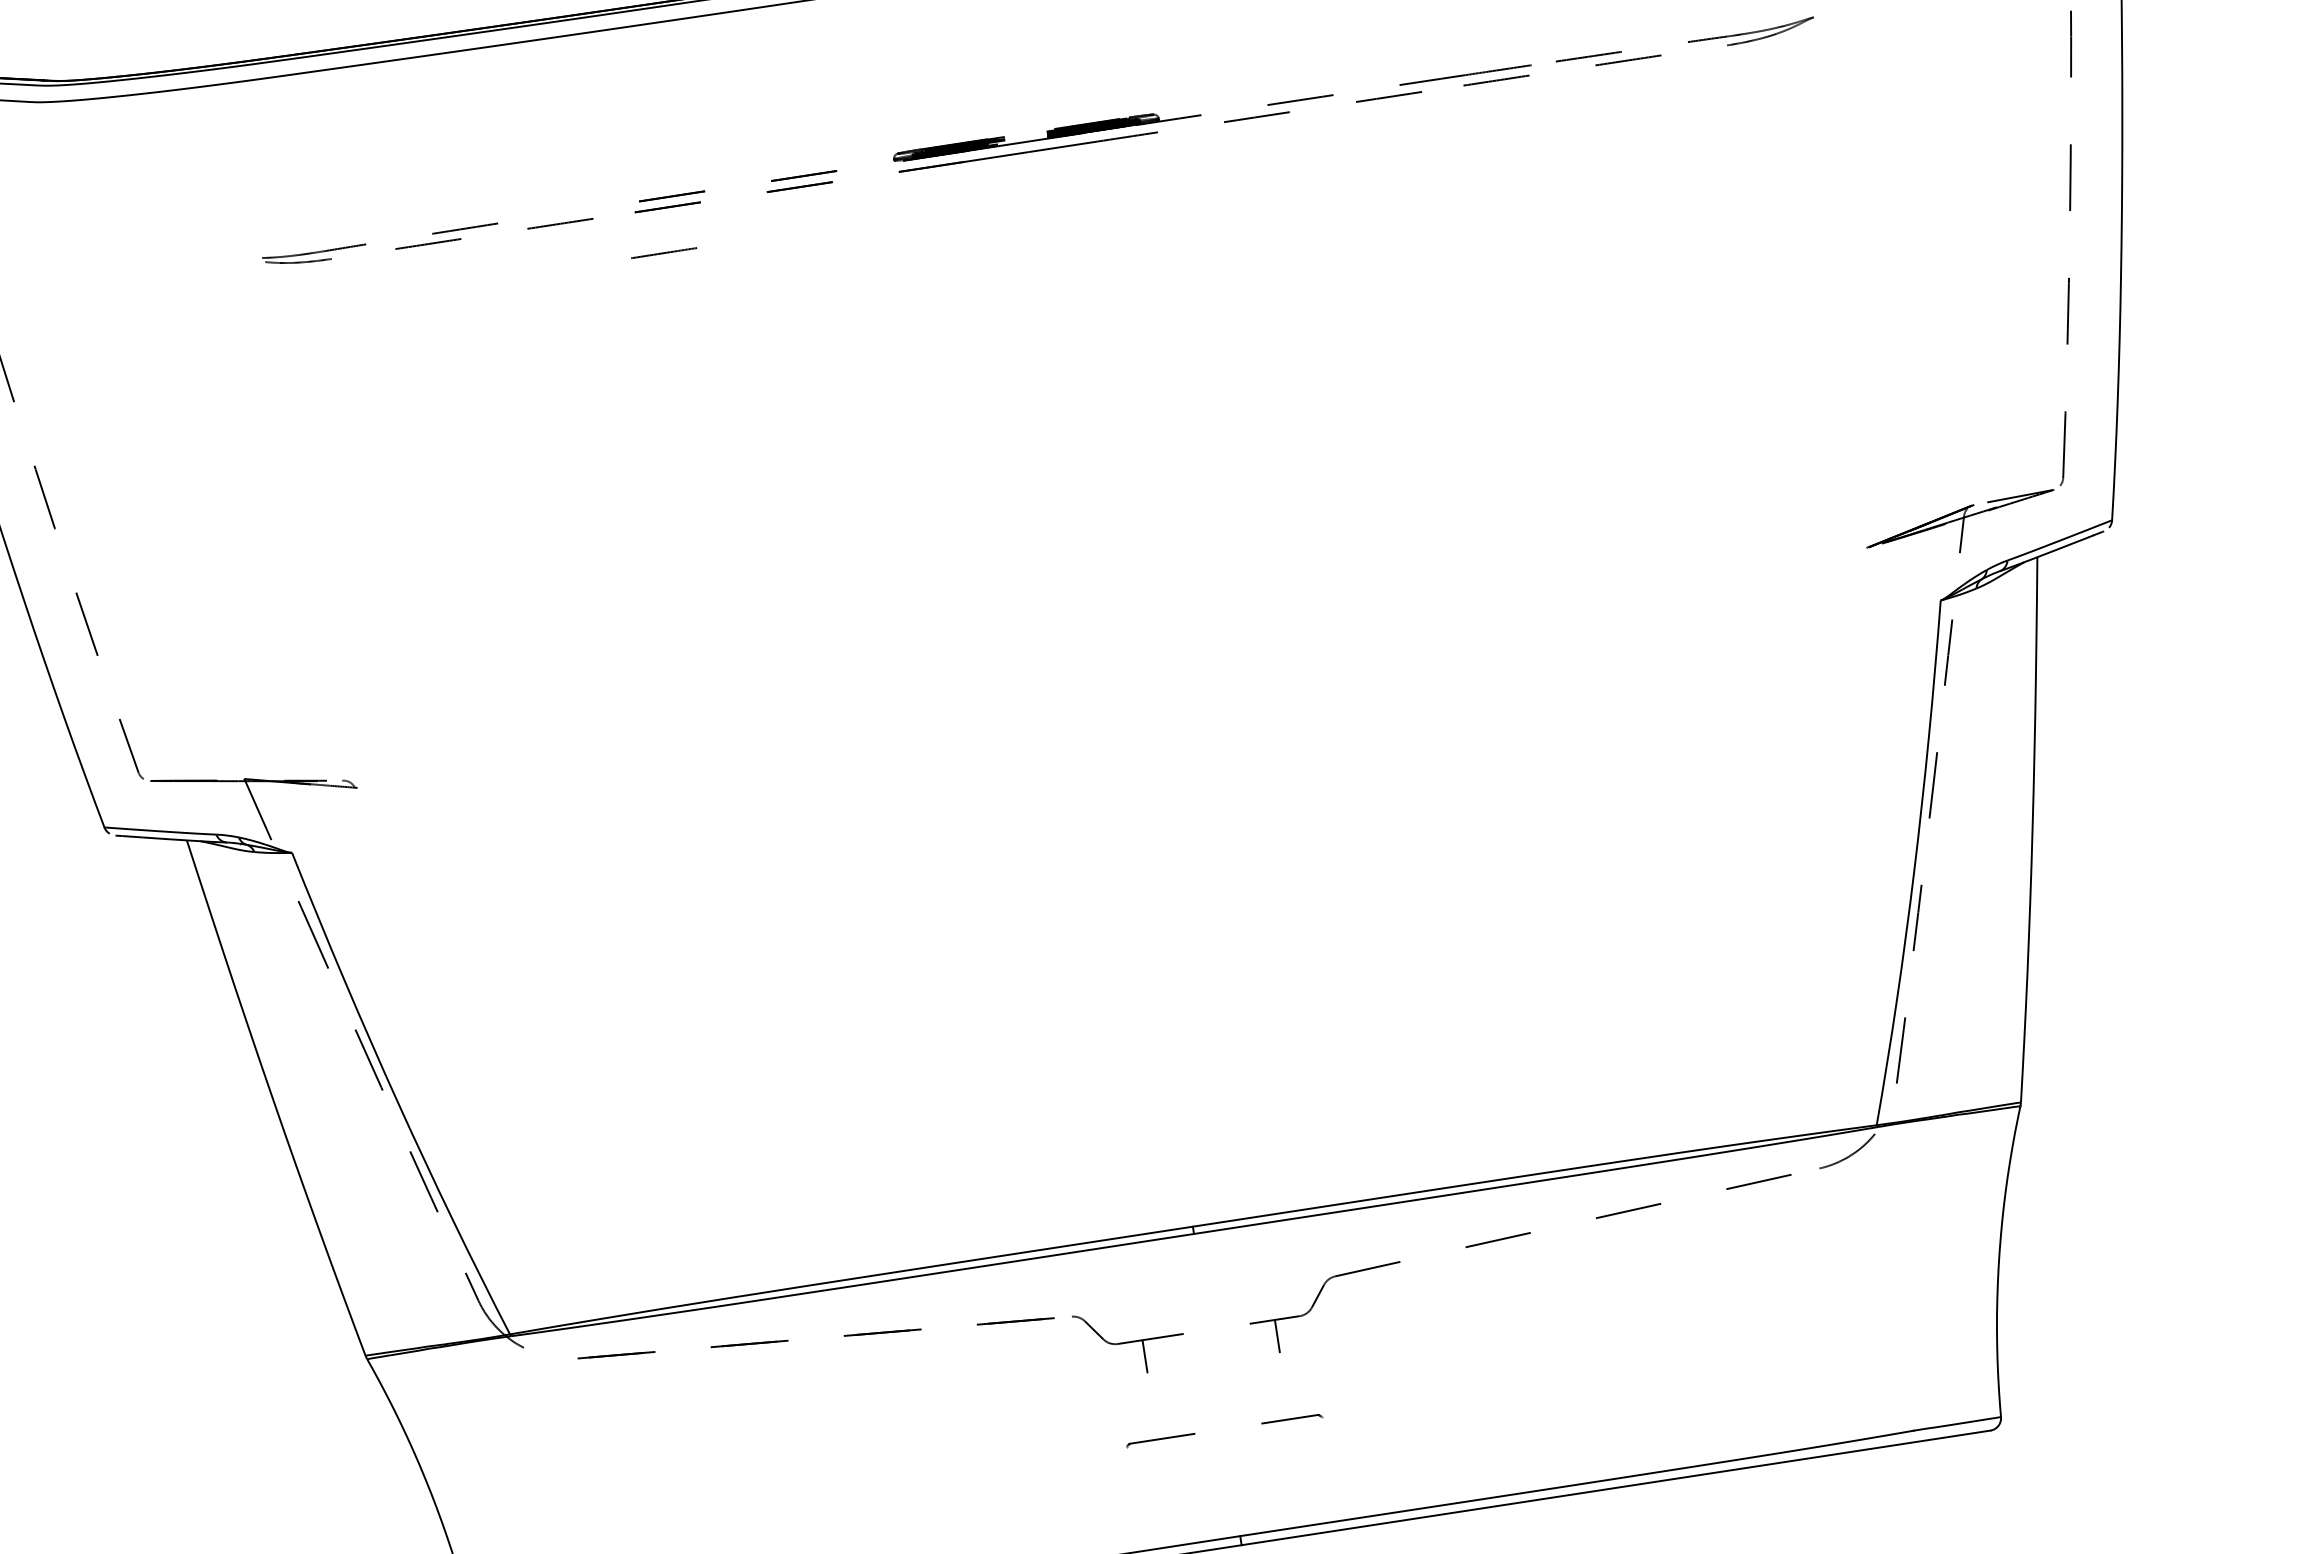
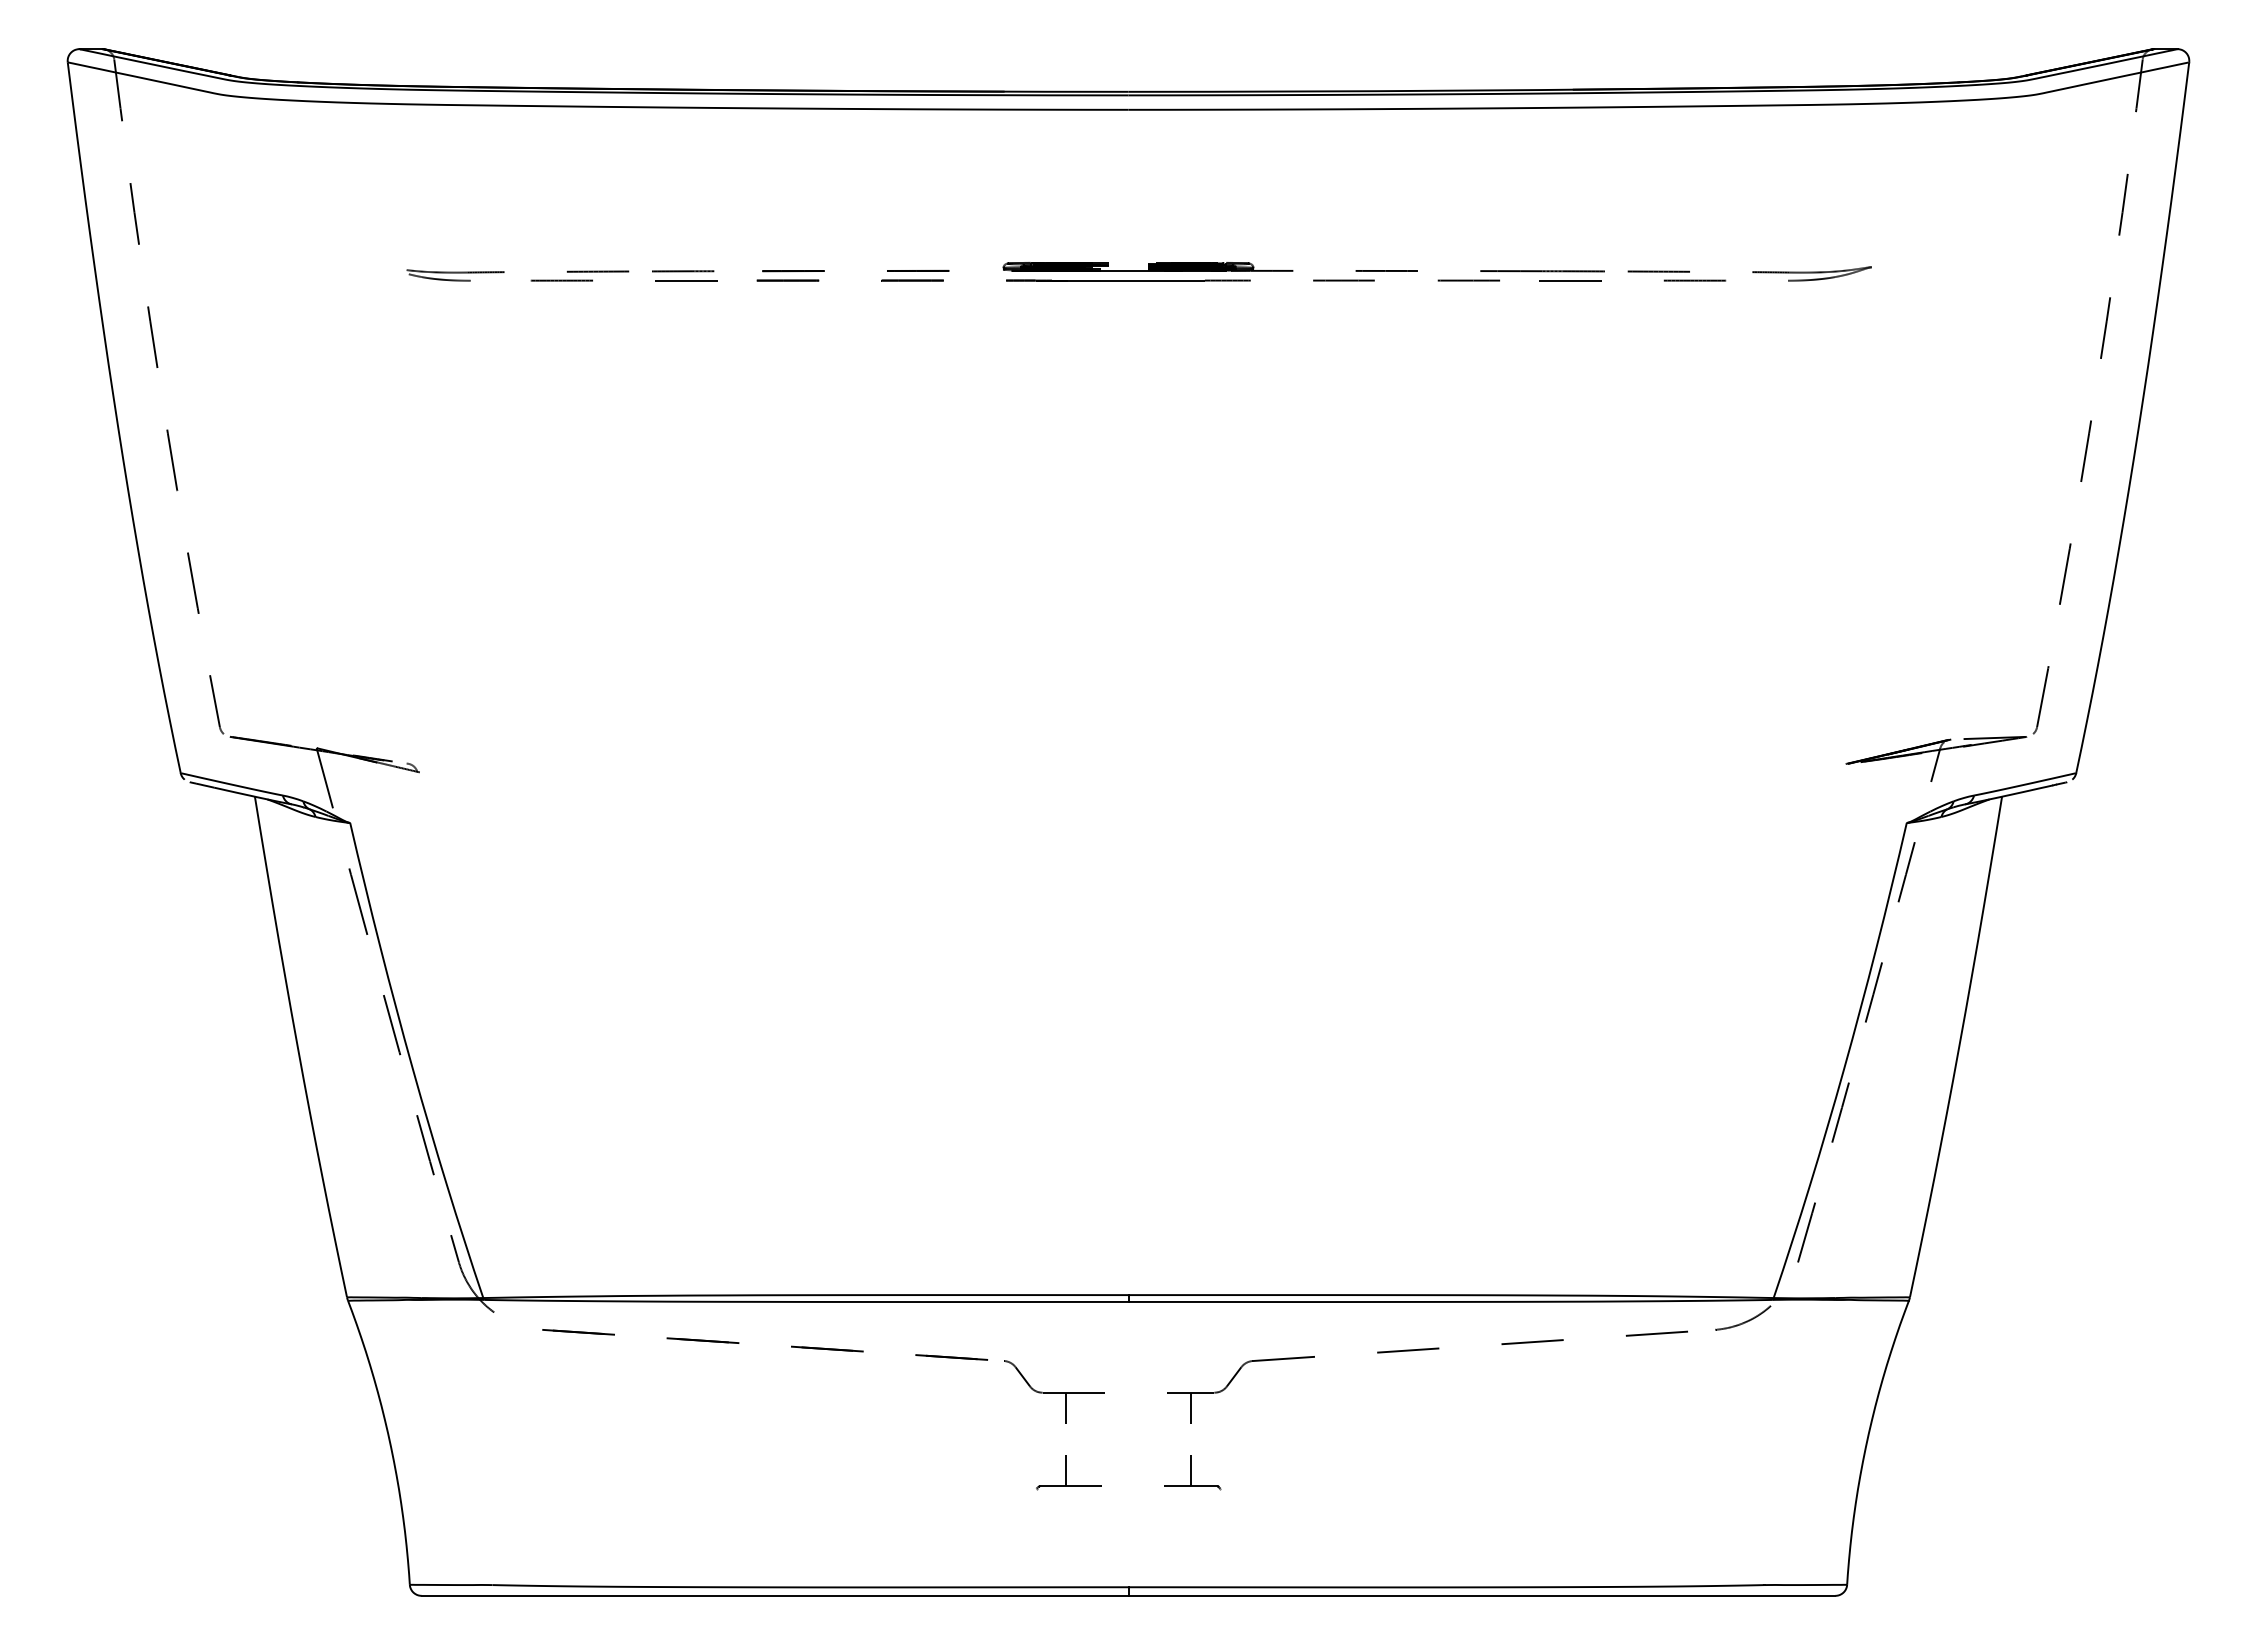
line: (664, 253) -> (683, 271), moved
line: (1287, 1402) -> (1190, 1470), added
line: (1155, 1422) -> (1066, 1470), added

